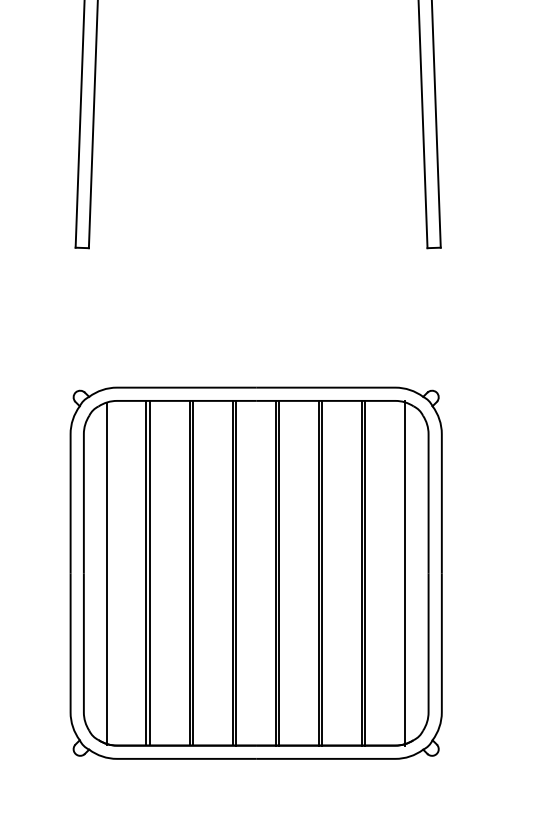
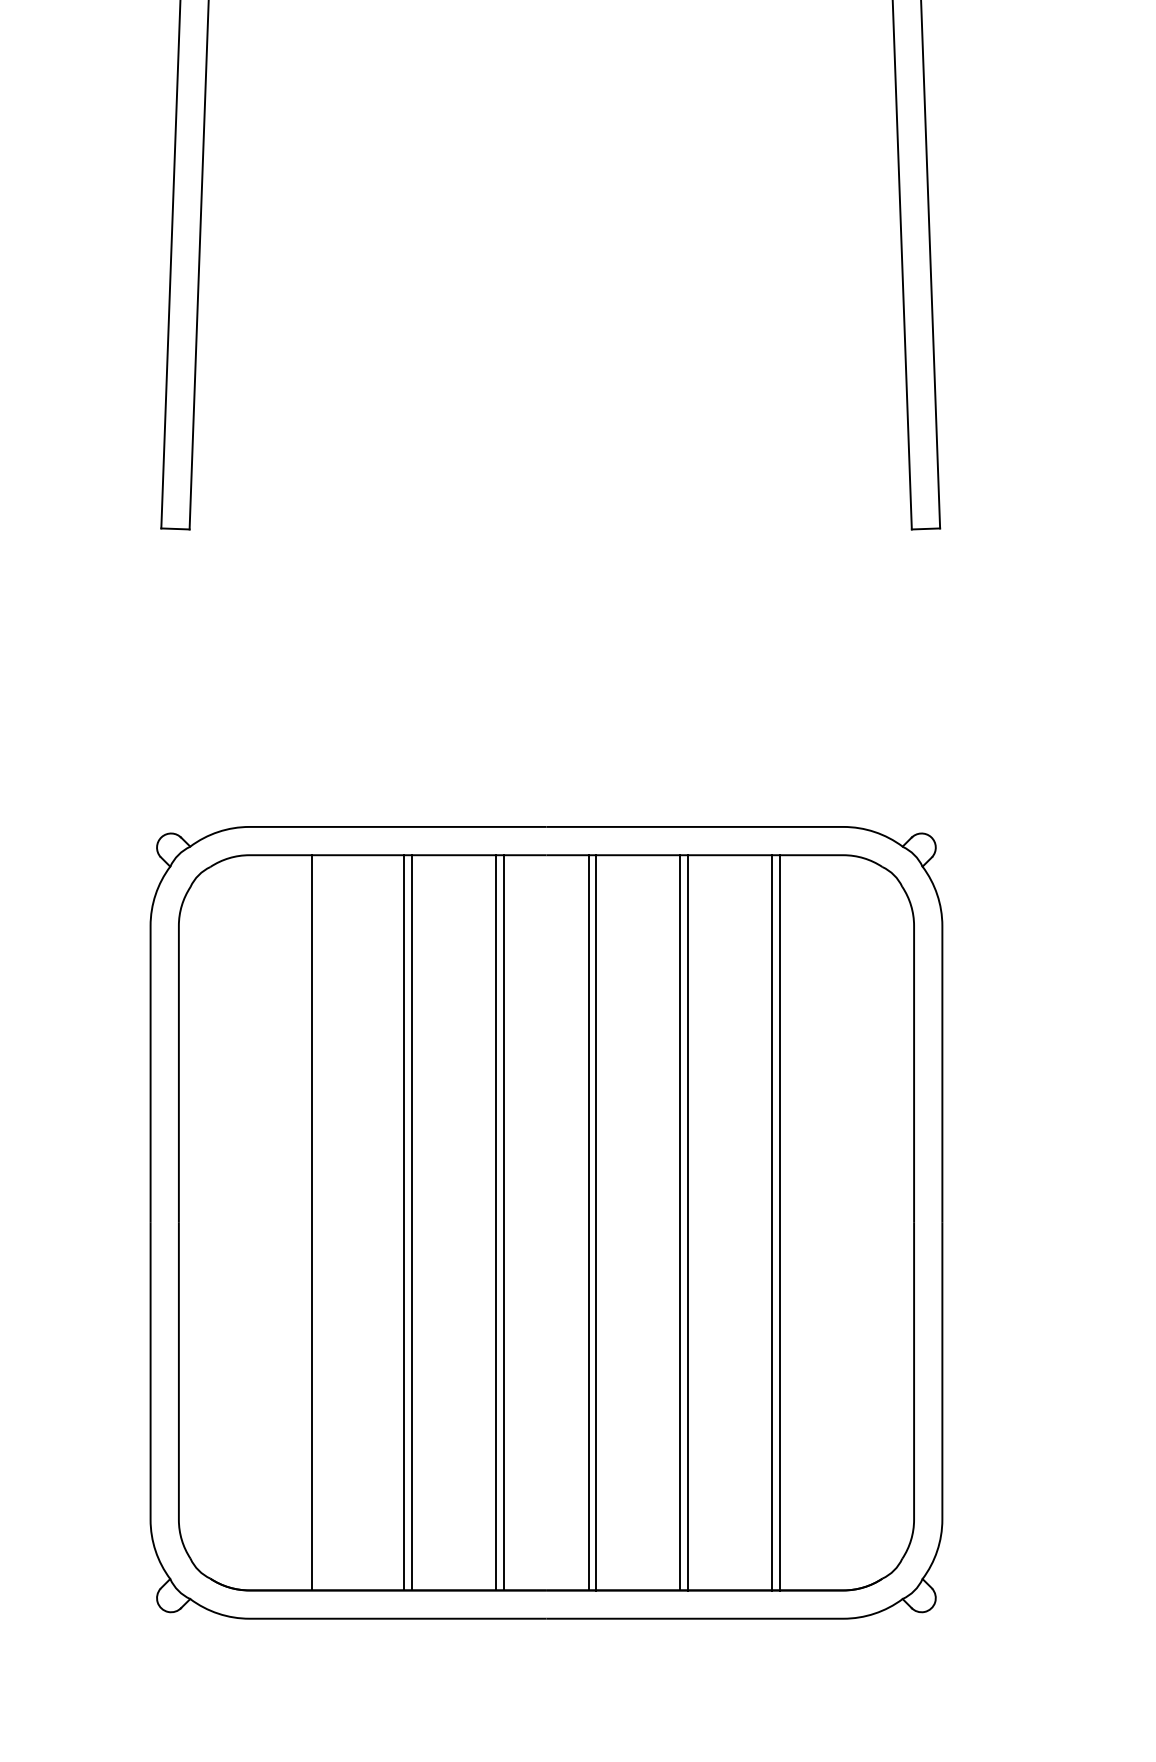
line: (150, 572) -> (320, 1221), removed
line: (405, 572) -> (864, 1221), removed
line: (106, 573) -> (227, 1223), removed

